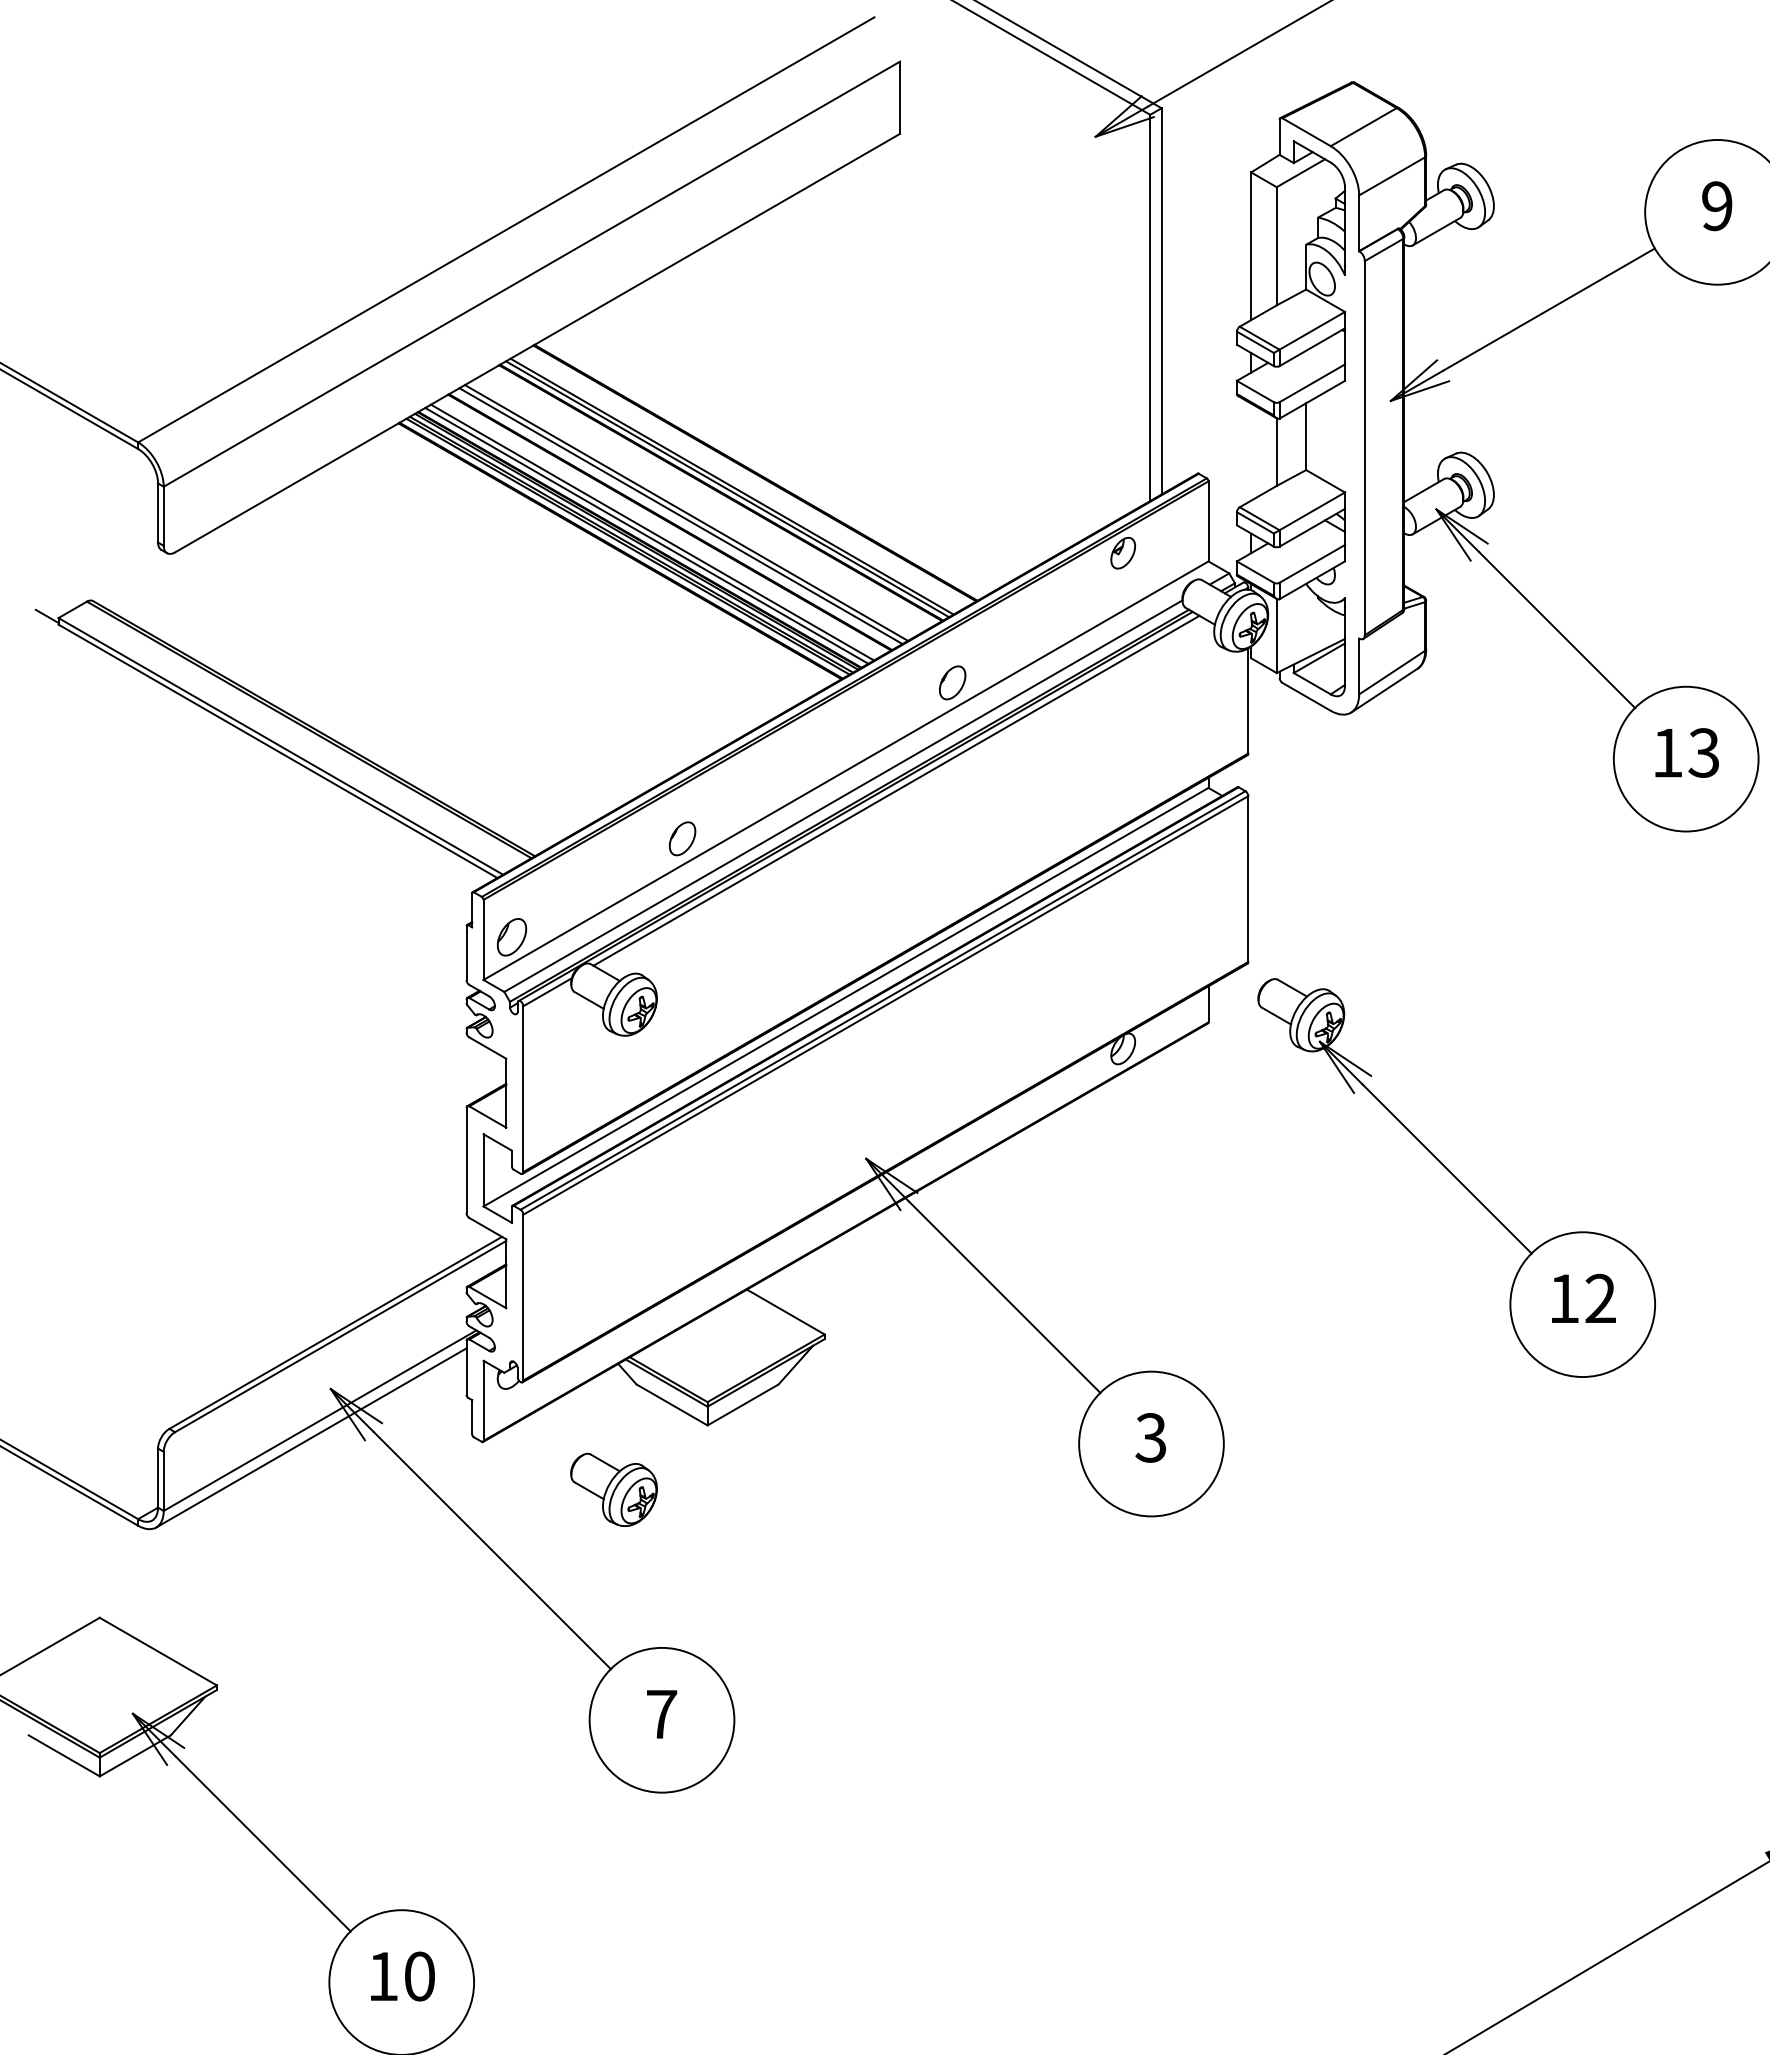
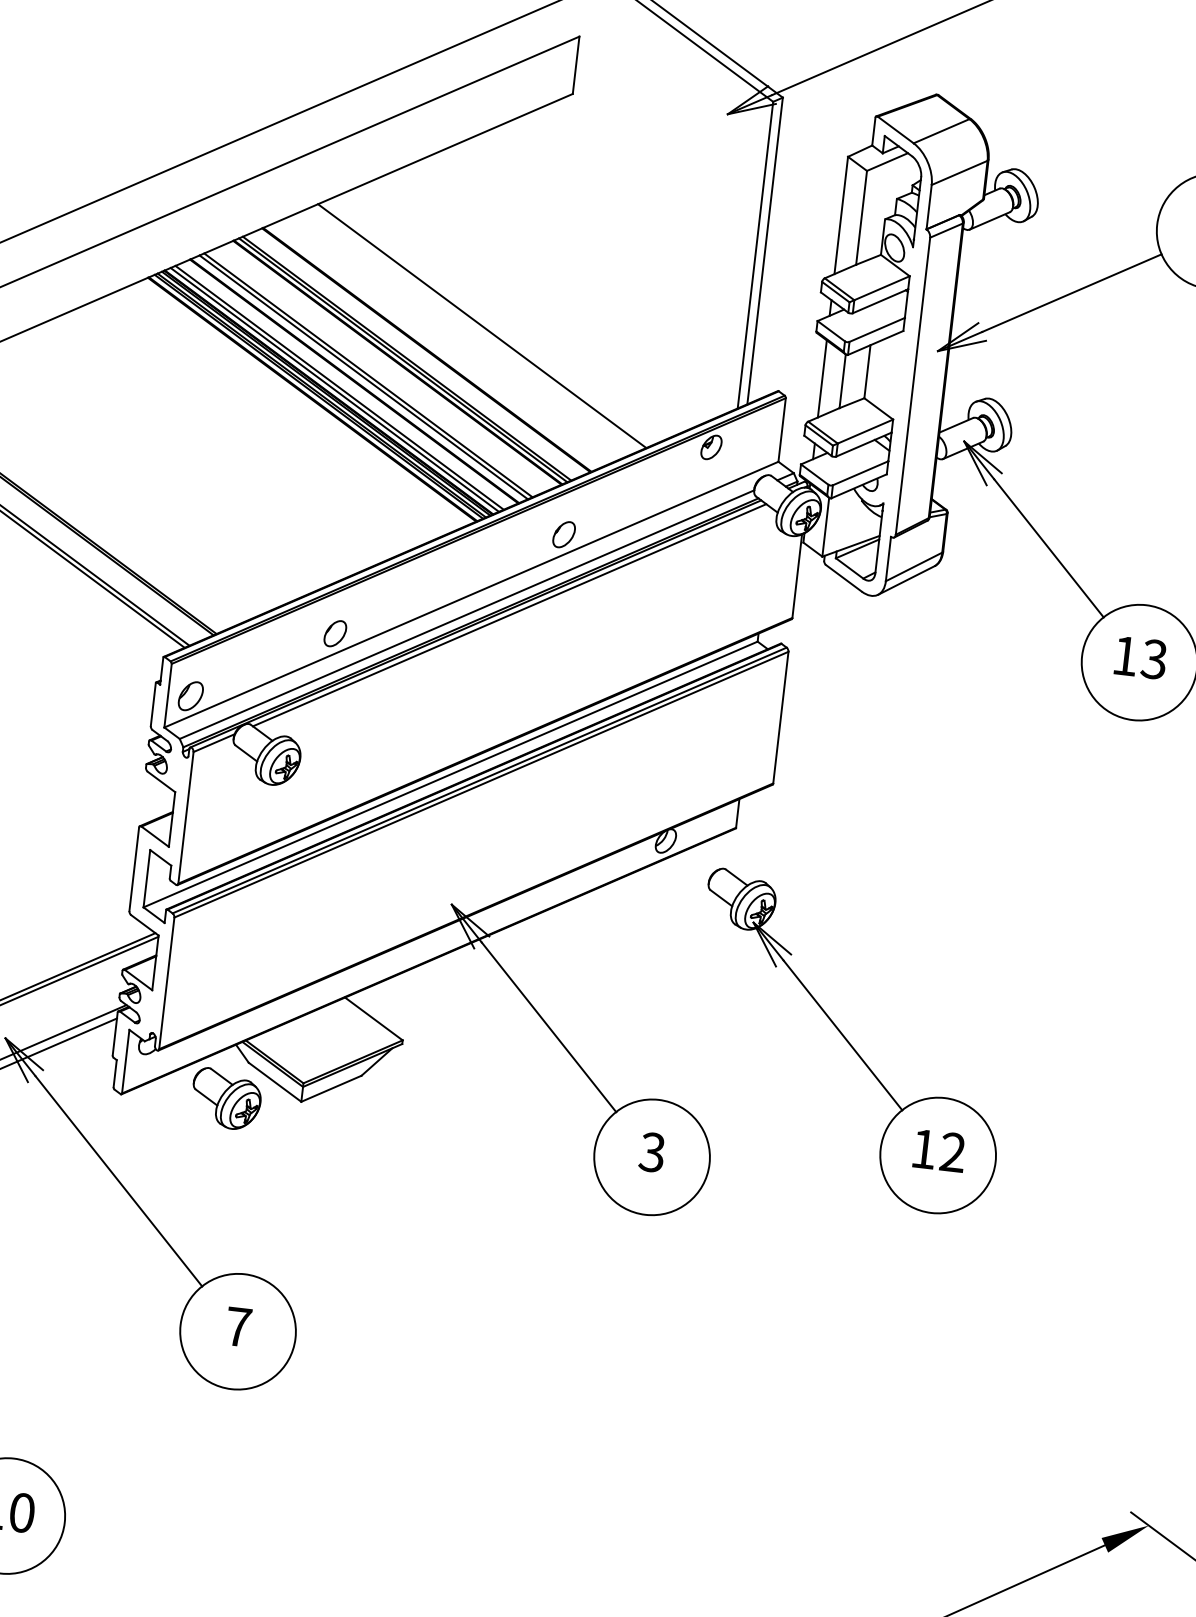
line: (820, 435) -> (481, 326), added
line: (1251, 451) -> (822, 378), added
part: (1456, 1177) -> (849, 1042), moved
part: (613, 1489) -> (225, 1098), moved

